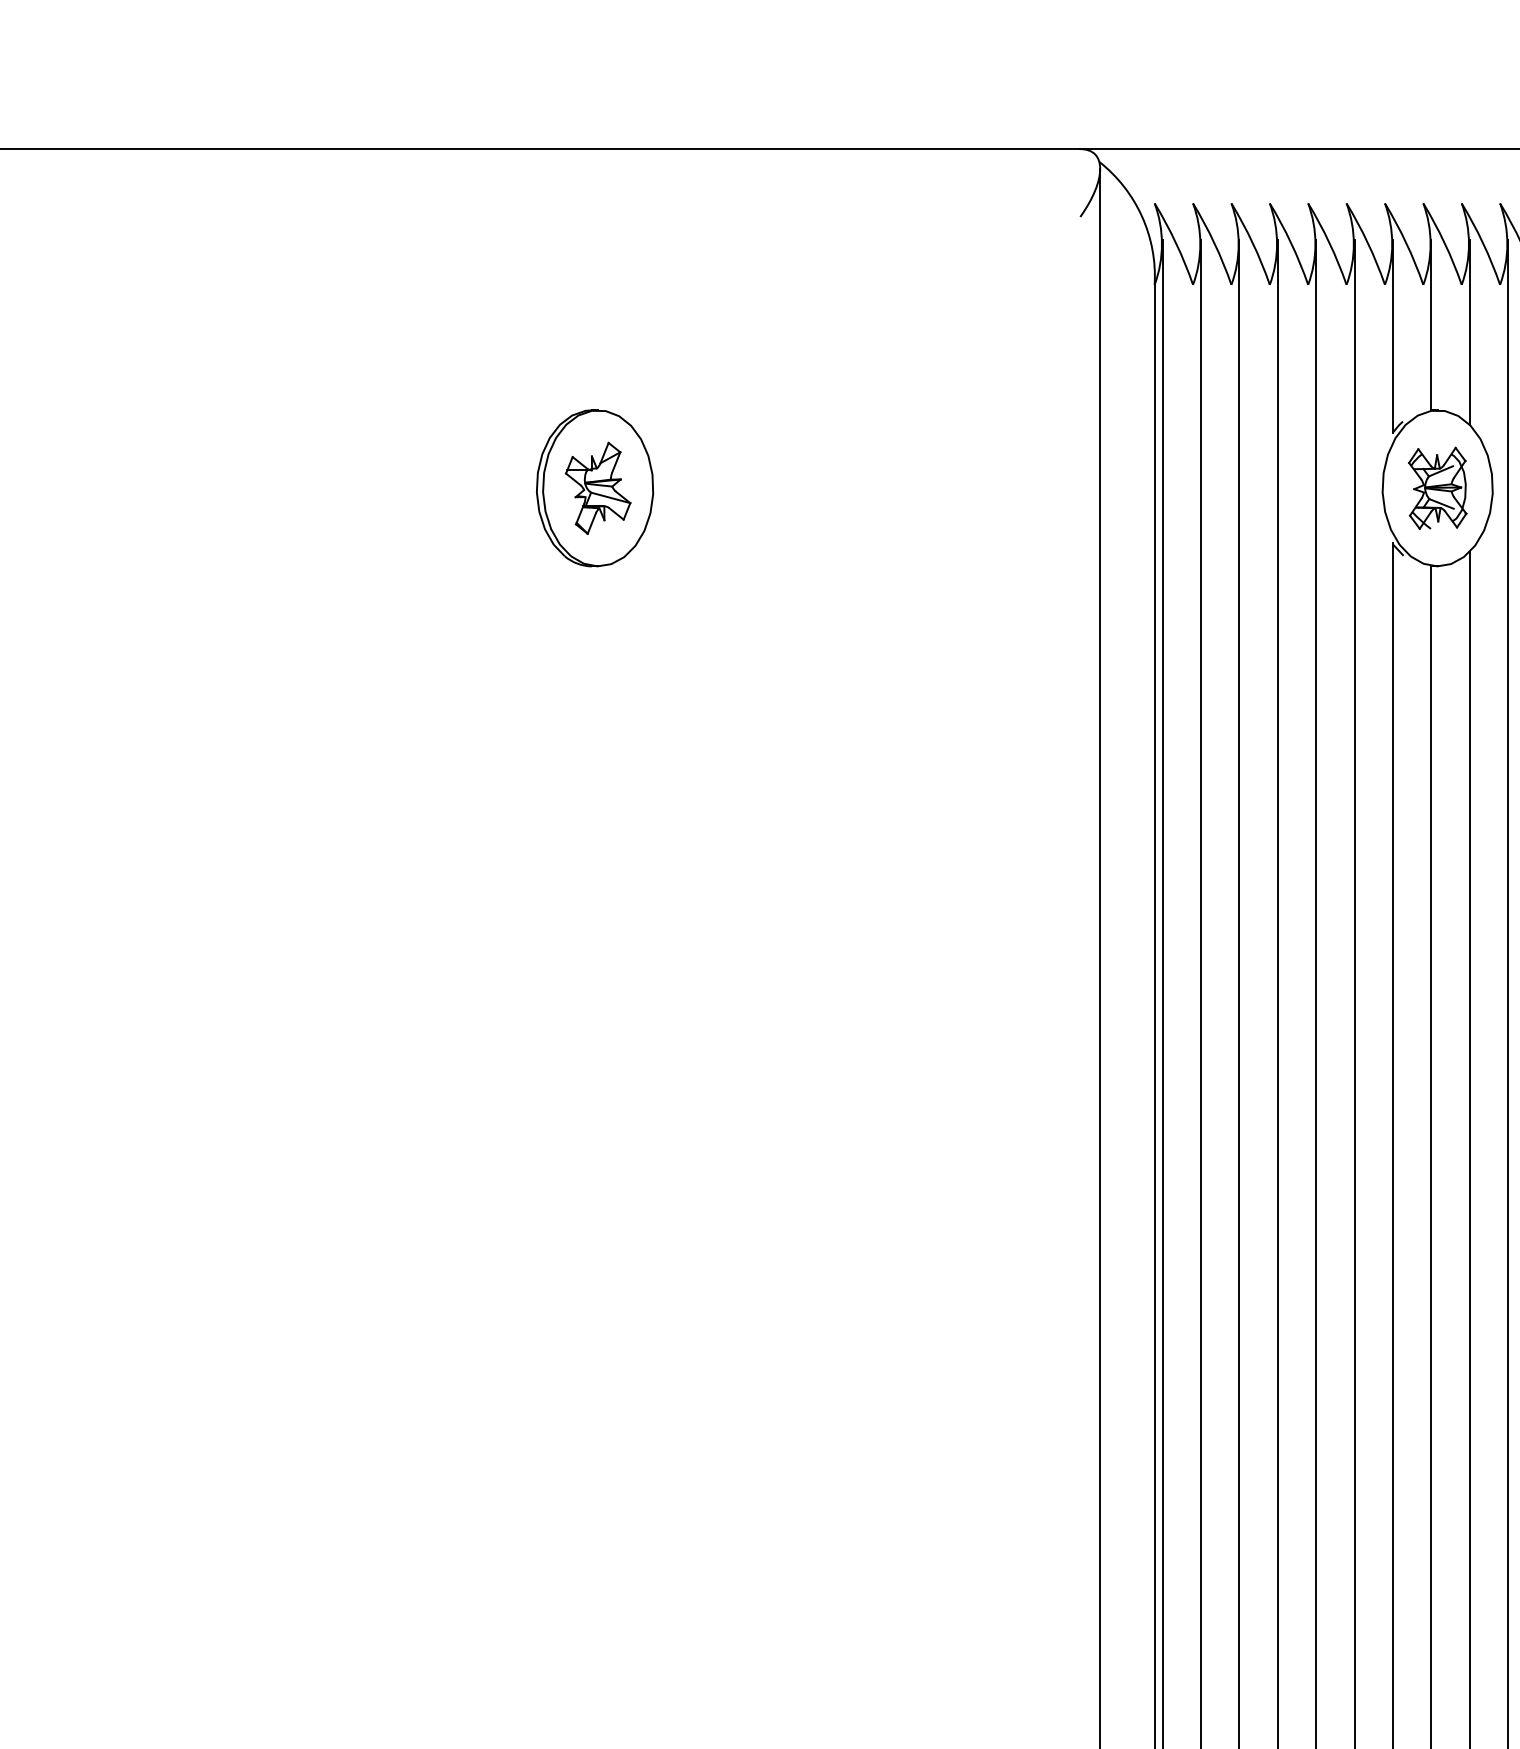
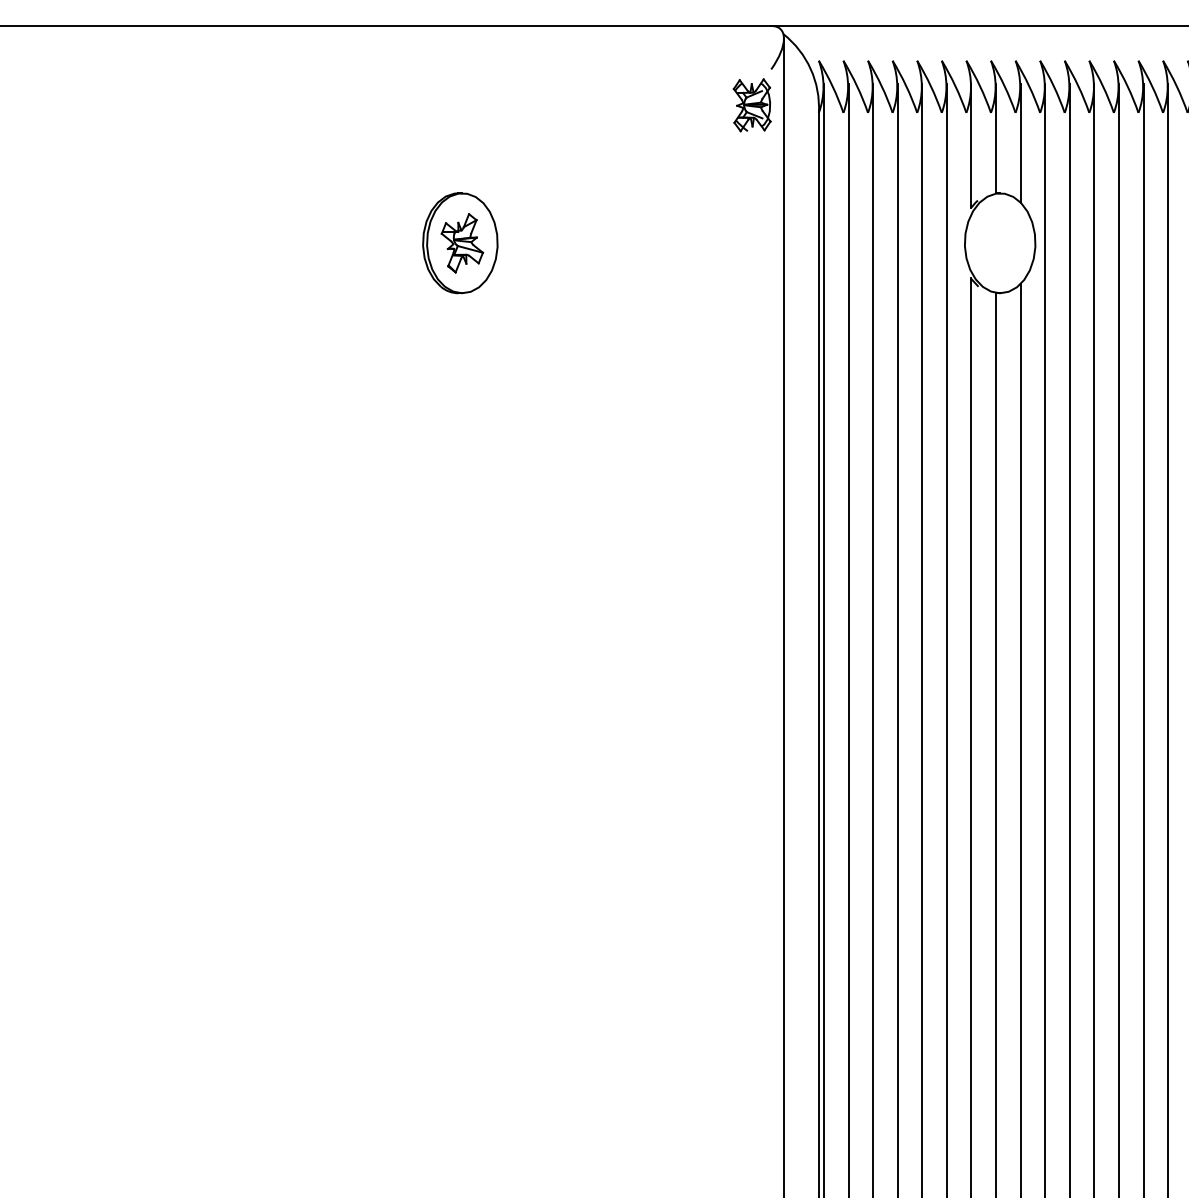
part: (1436, 488) -> (751, 105), moved

